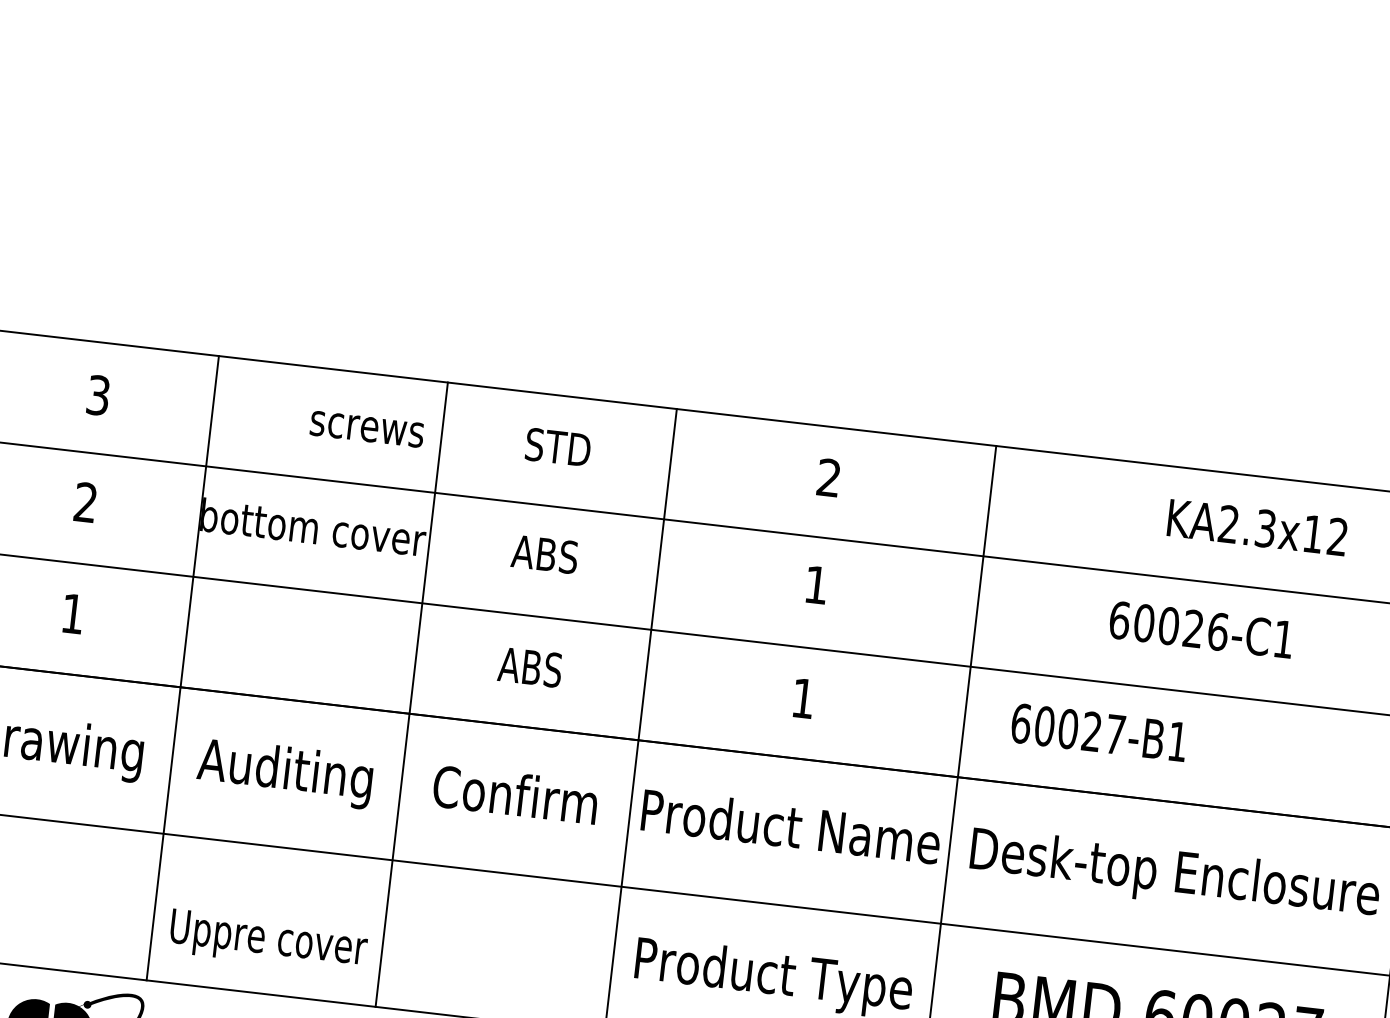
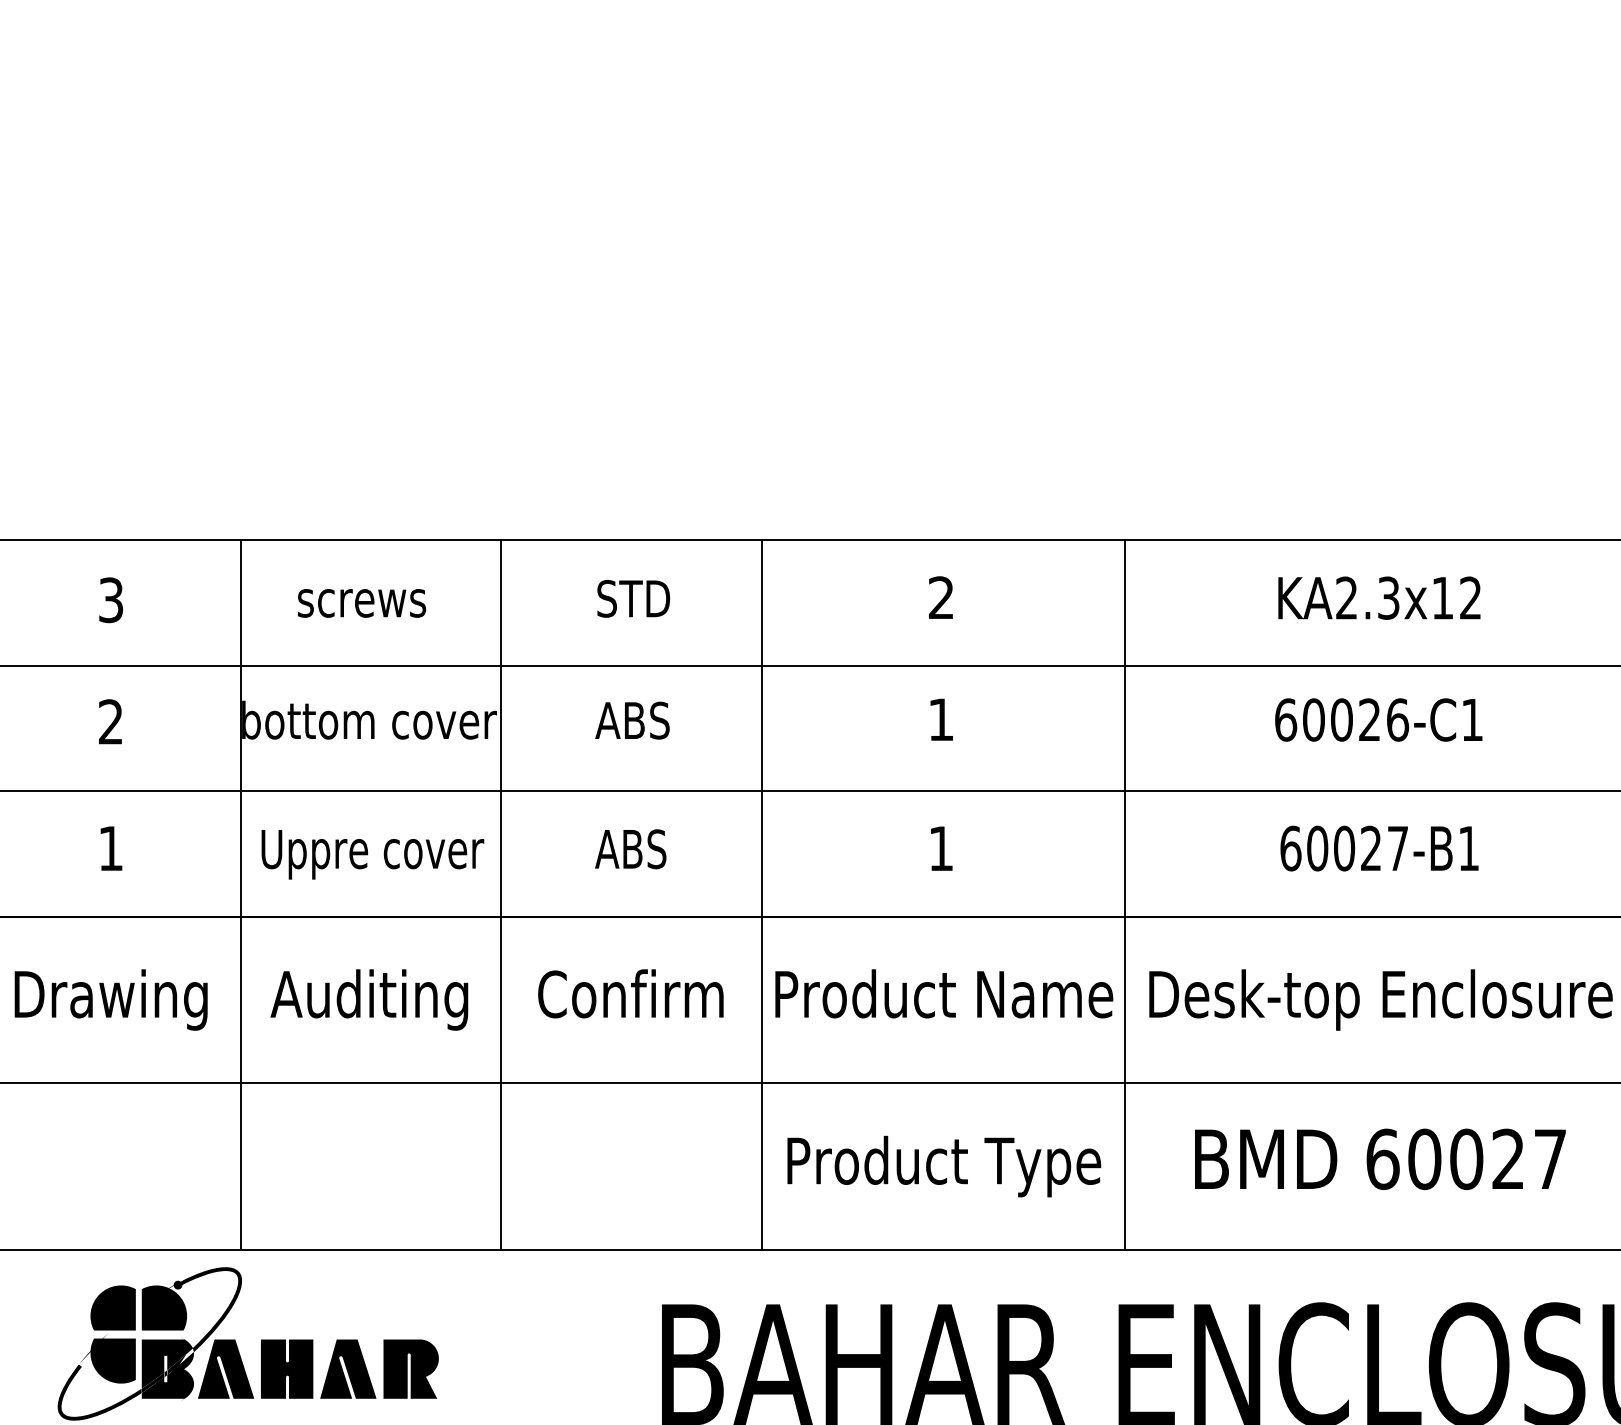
text: (367, 429) -> (362, 603), moved
text: (1257, 527) -> (1379, 597), moved
text: (1099, 732) -> (1379, 848), moved
text: (268, 941) -> (372, 854), moved

